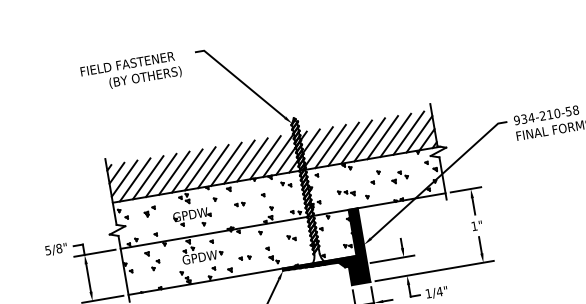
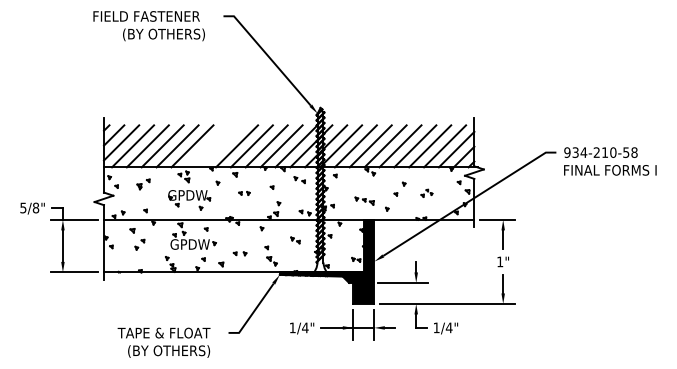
line: (213, 166) -> (222, 146), removed
line: (200, 168) -> (207, 146), removed
part: (399, 177) -> (426, 193), size x0.6

